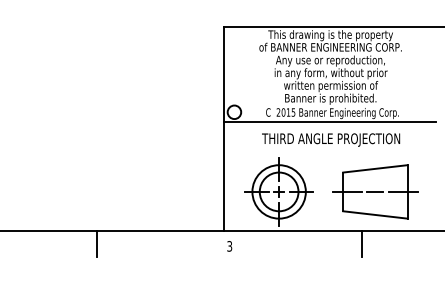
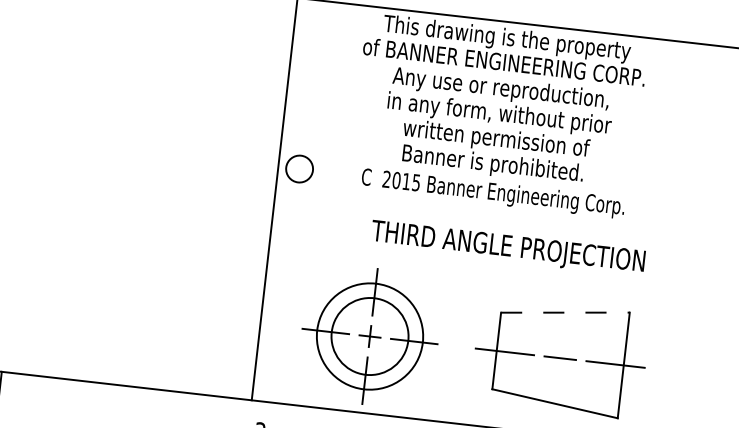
line: (329, 122) -> (485, 210), removed
text: (331, 139) -> (509, 247), moved
line: (375, 168) -> (565, 311), solid -> dashed

